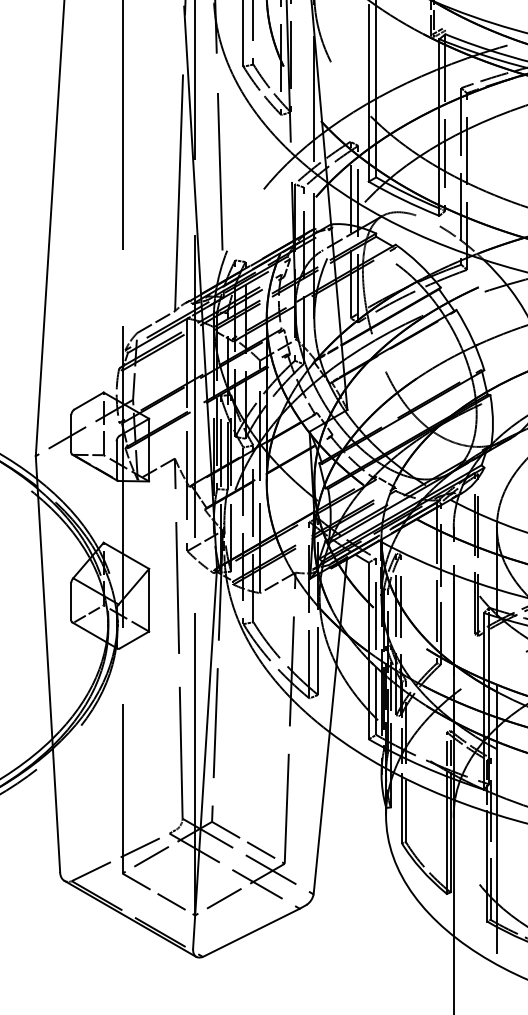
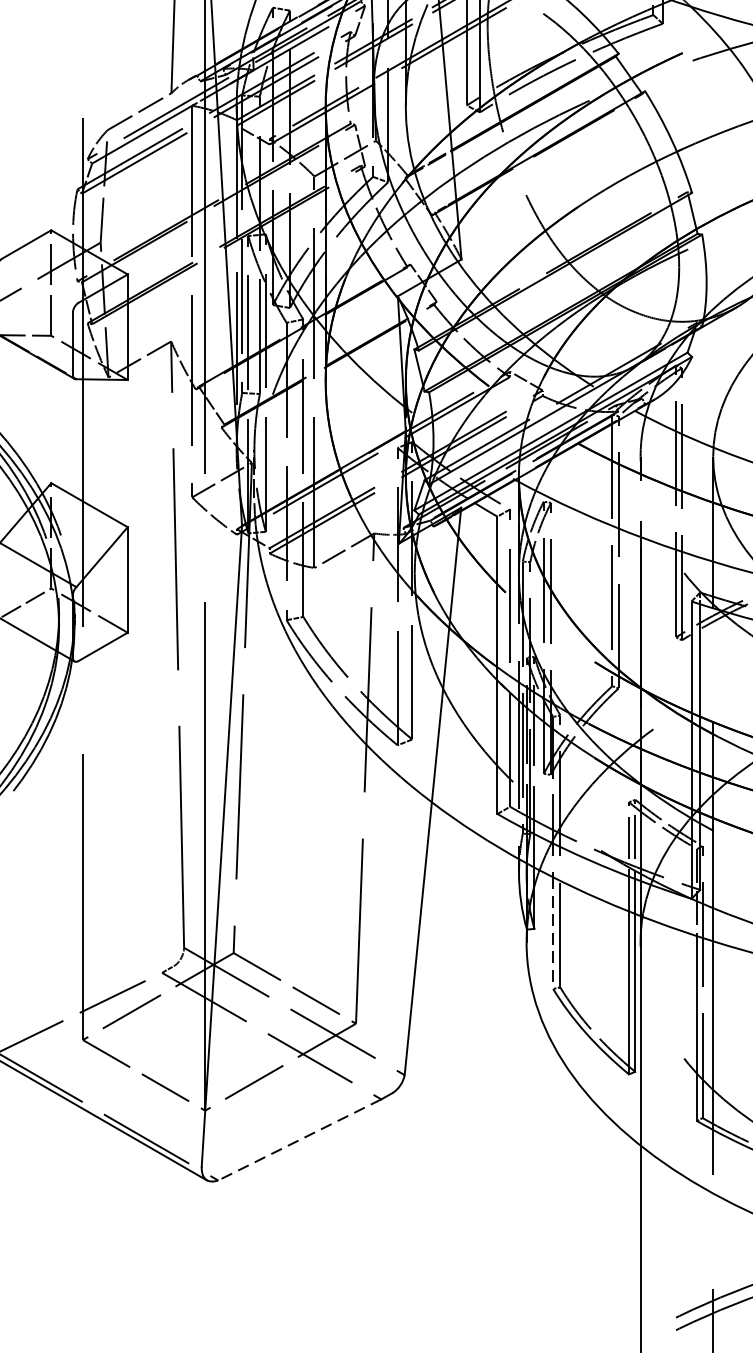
line: (401, 810) -> (552, 933), solid -> dashed
line: (250, 933) -> (298, 1141), solid -> dashed

